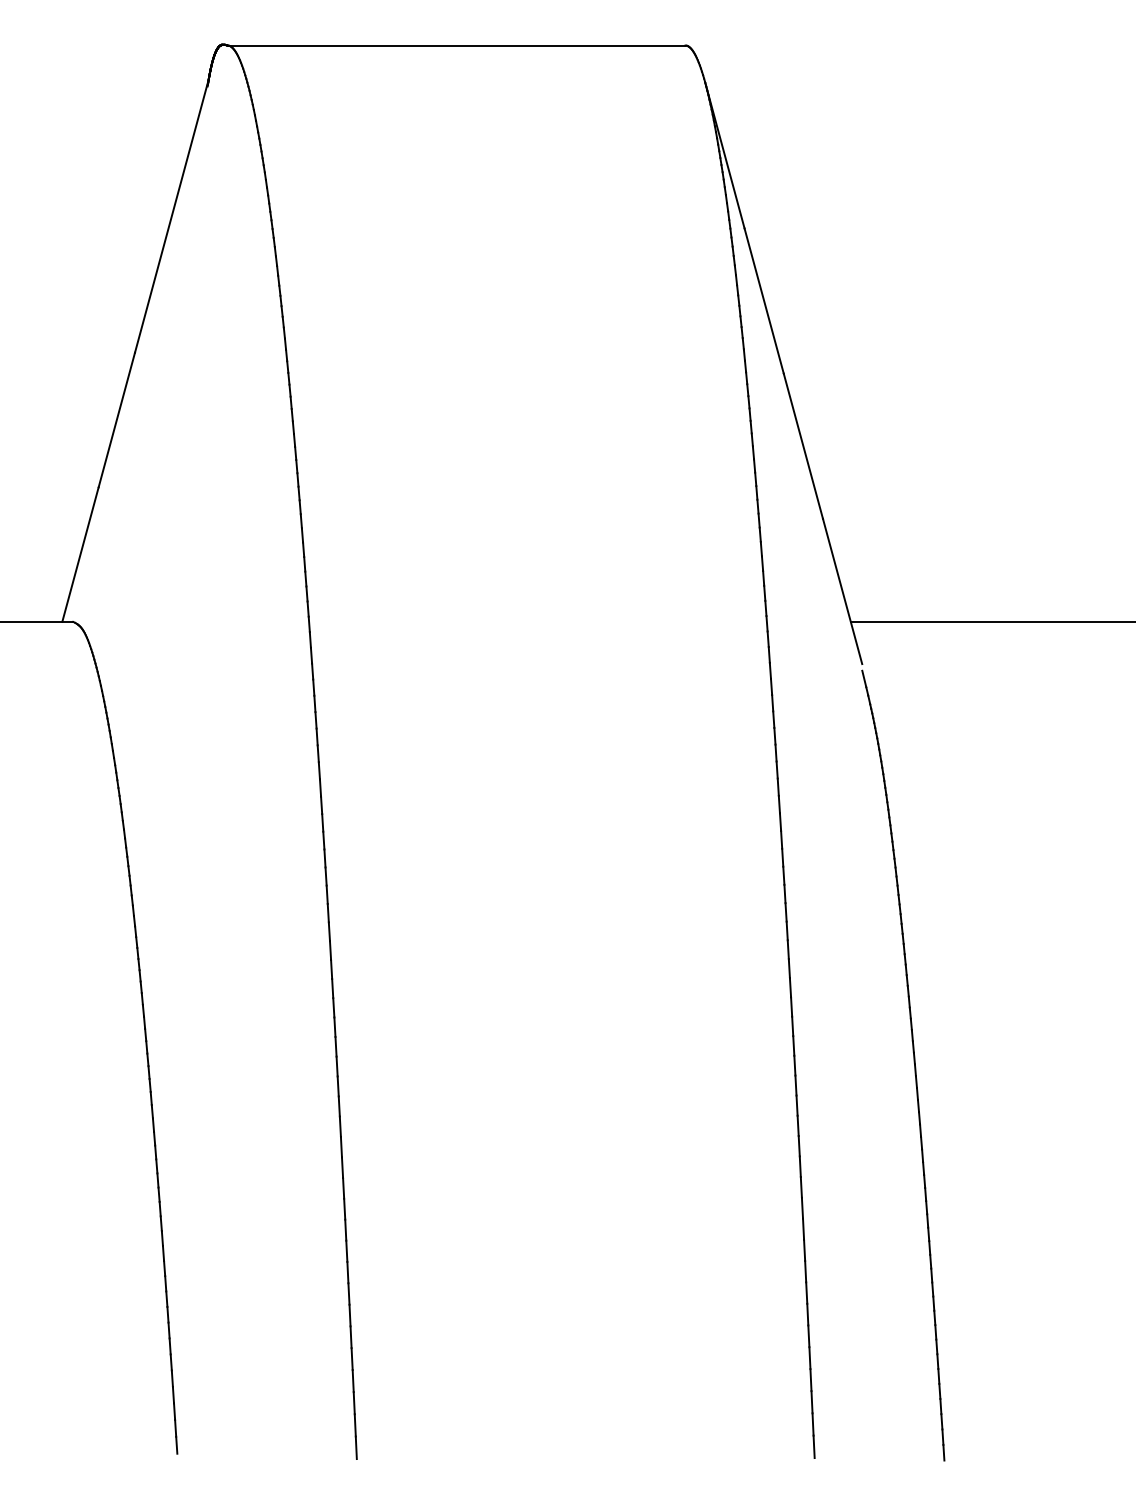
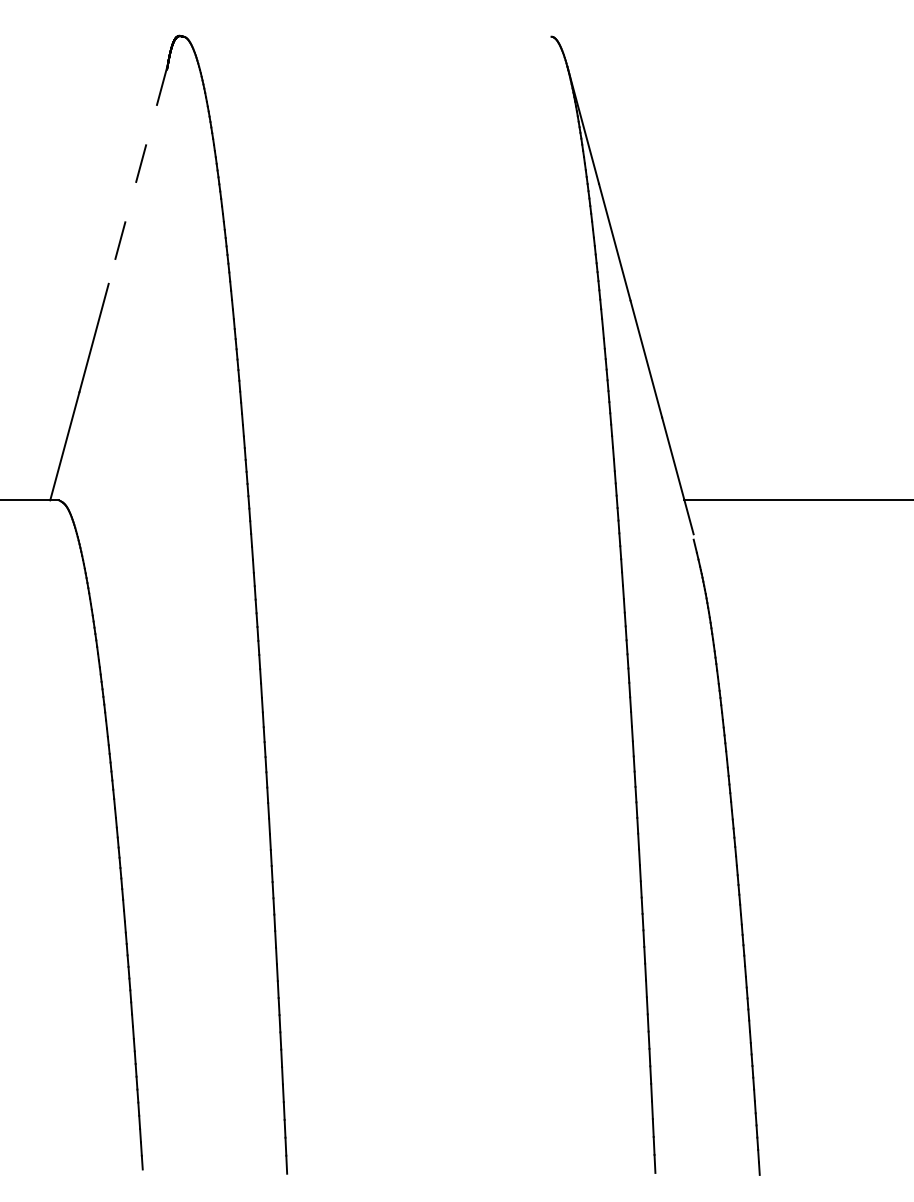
line: (456, 45) -> (367, 36), removed
line: (170, 219) -> (137, 176), solid -> dashed

